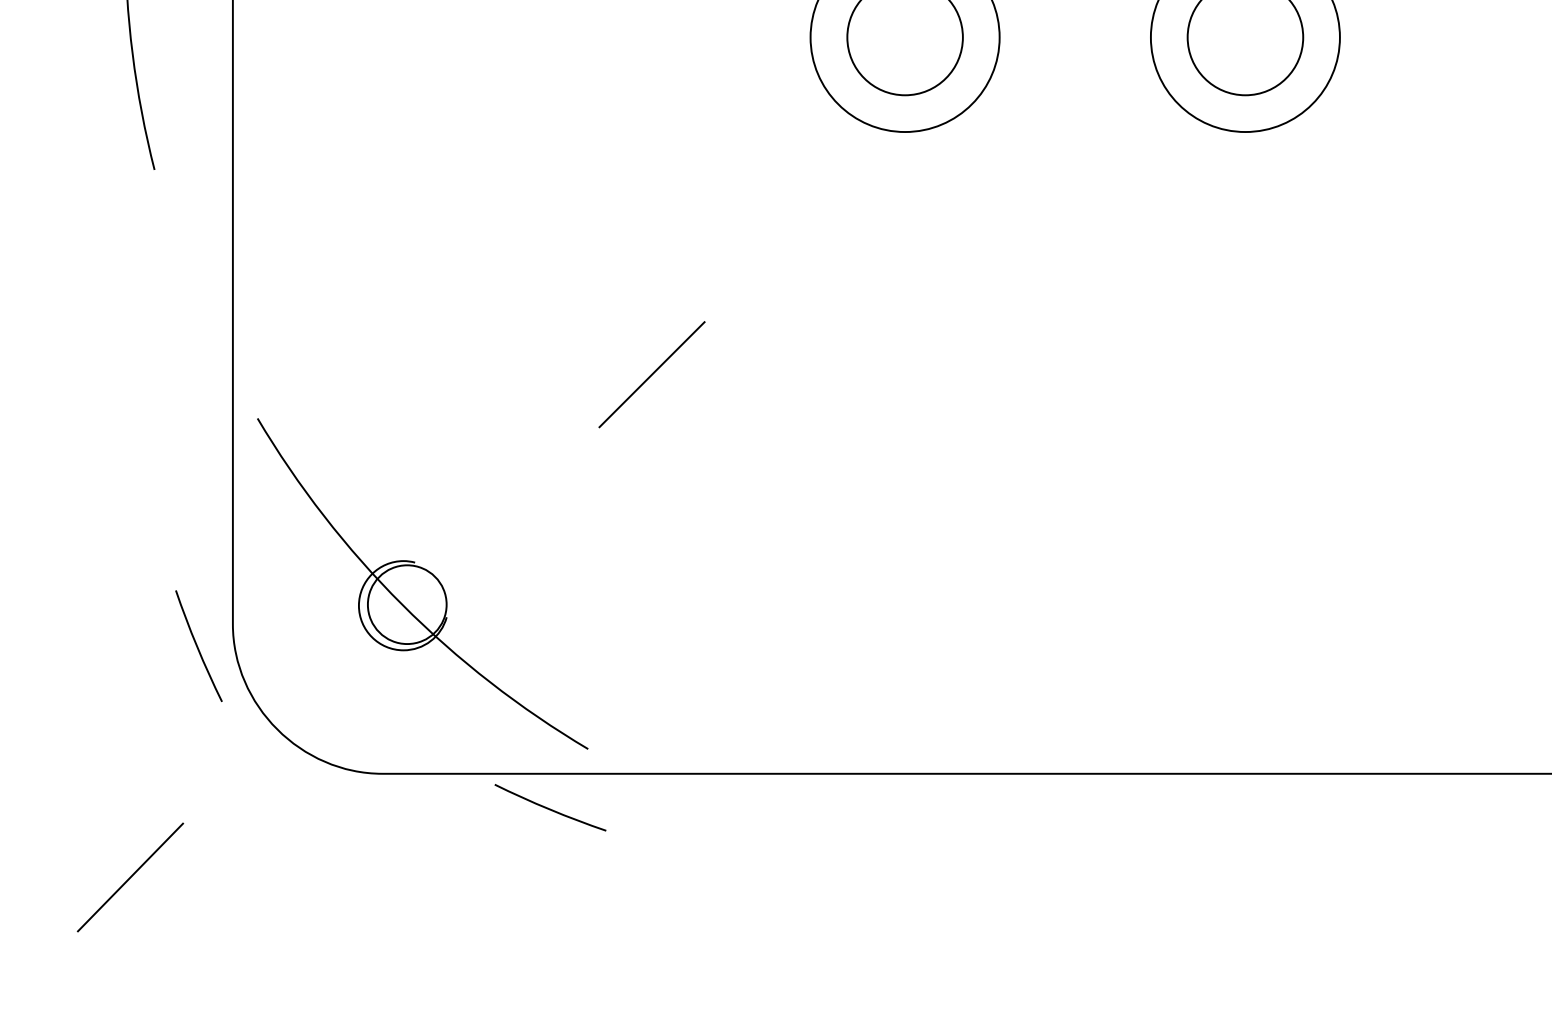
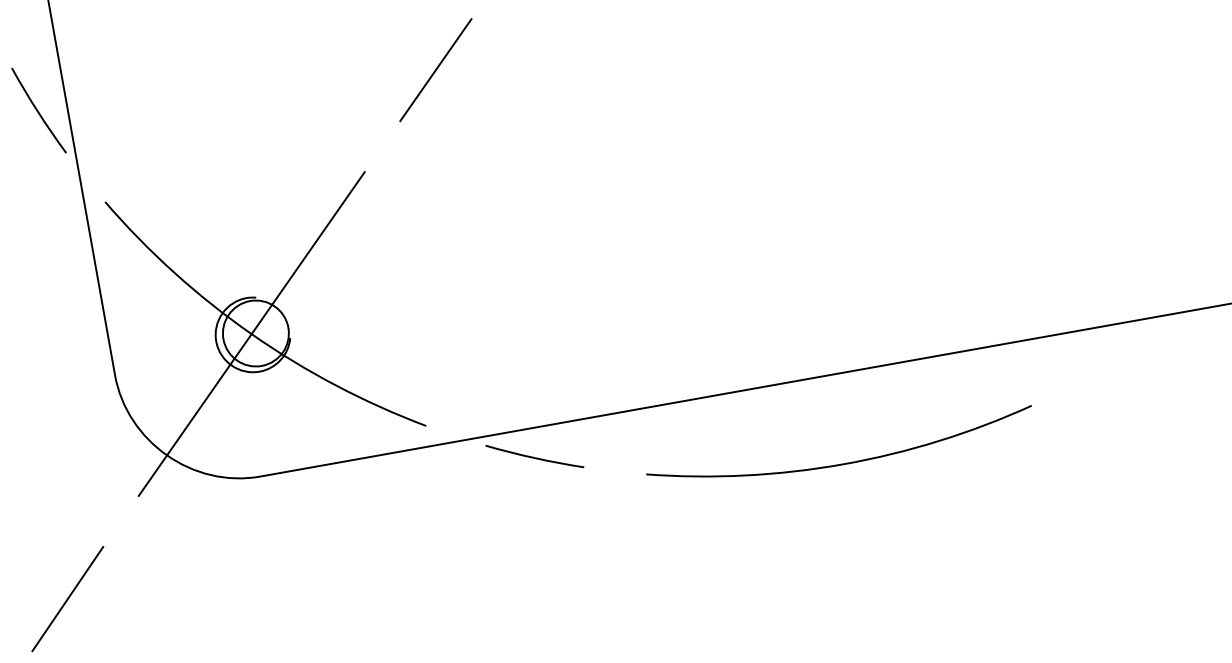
line: (651, 374) -> (435, 70), moved
line: (402, 604) -> (251, 334), added
curve: (197, 645) -> (37, 110), moved
curve: (550, 808) -> (534, 457), moved
curve: (1070, 880) -> (843, 463), added

